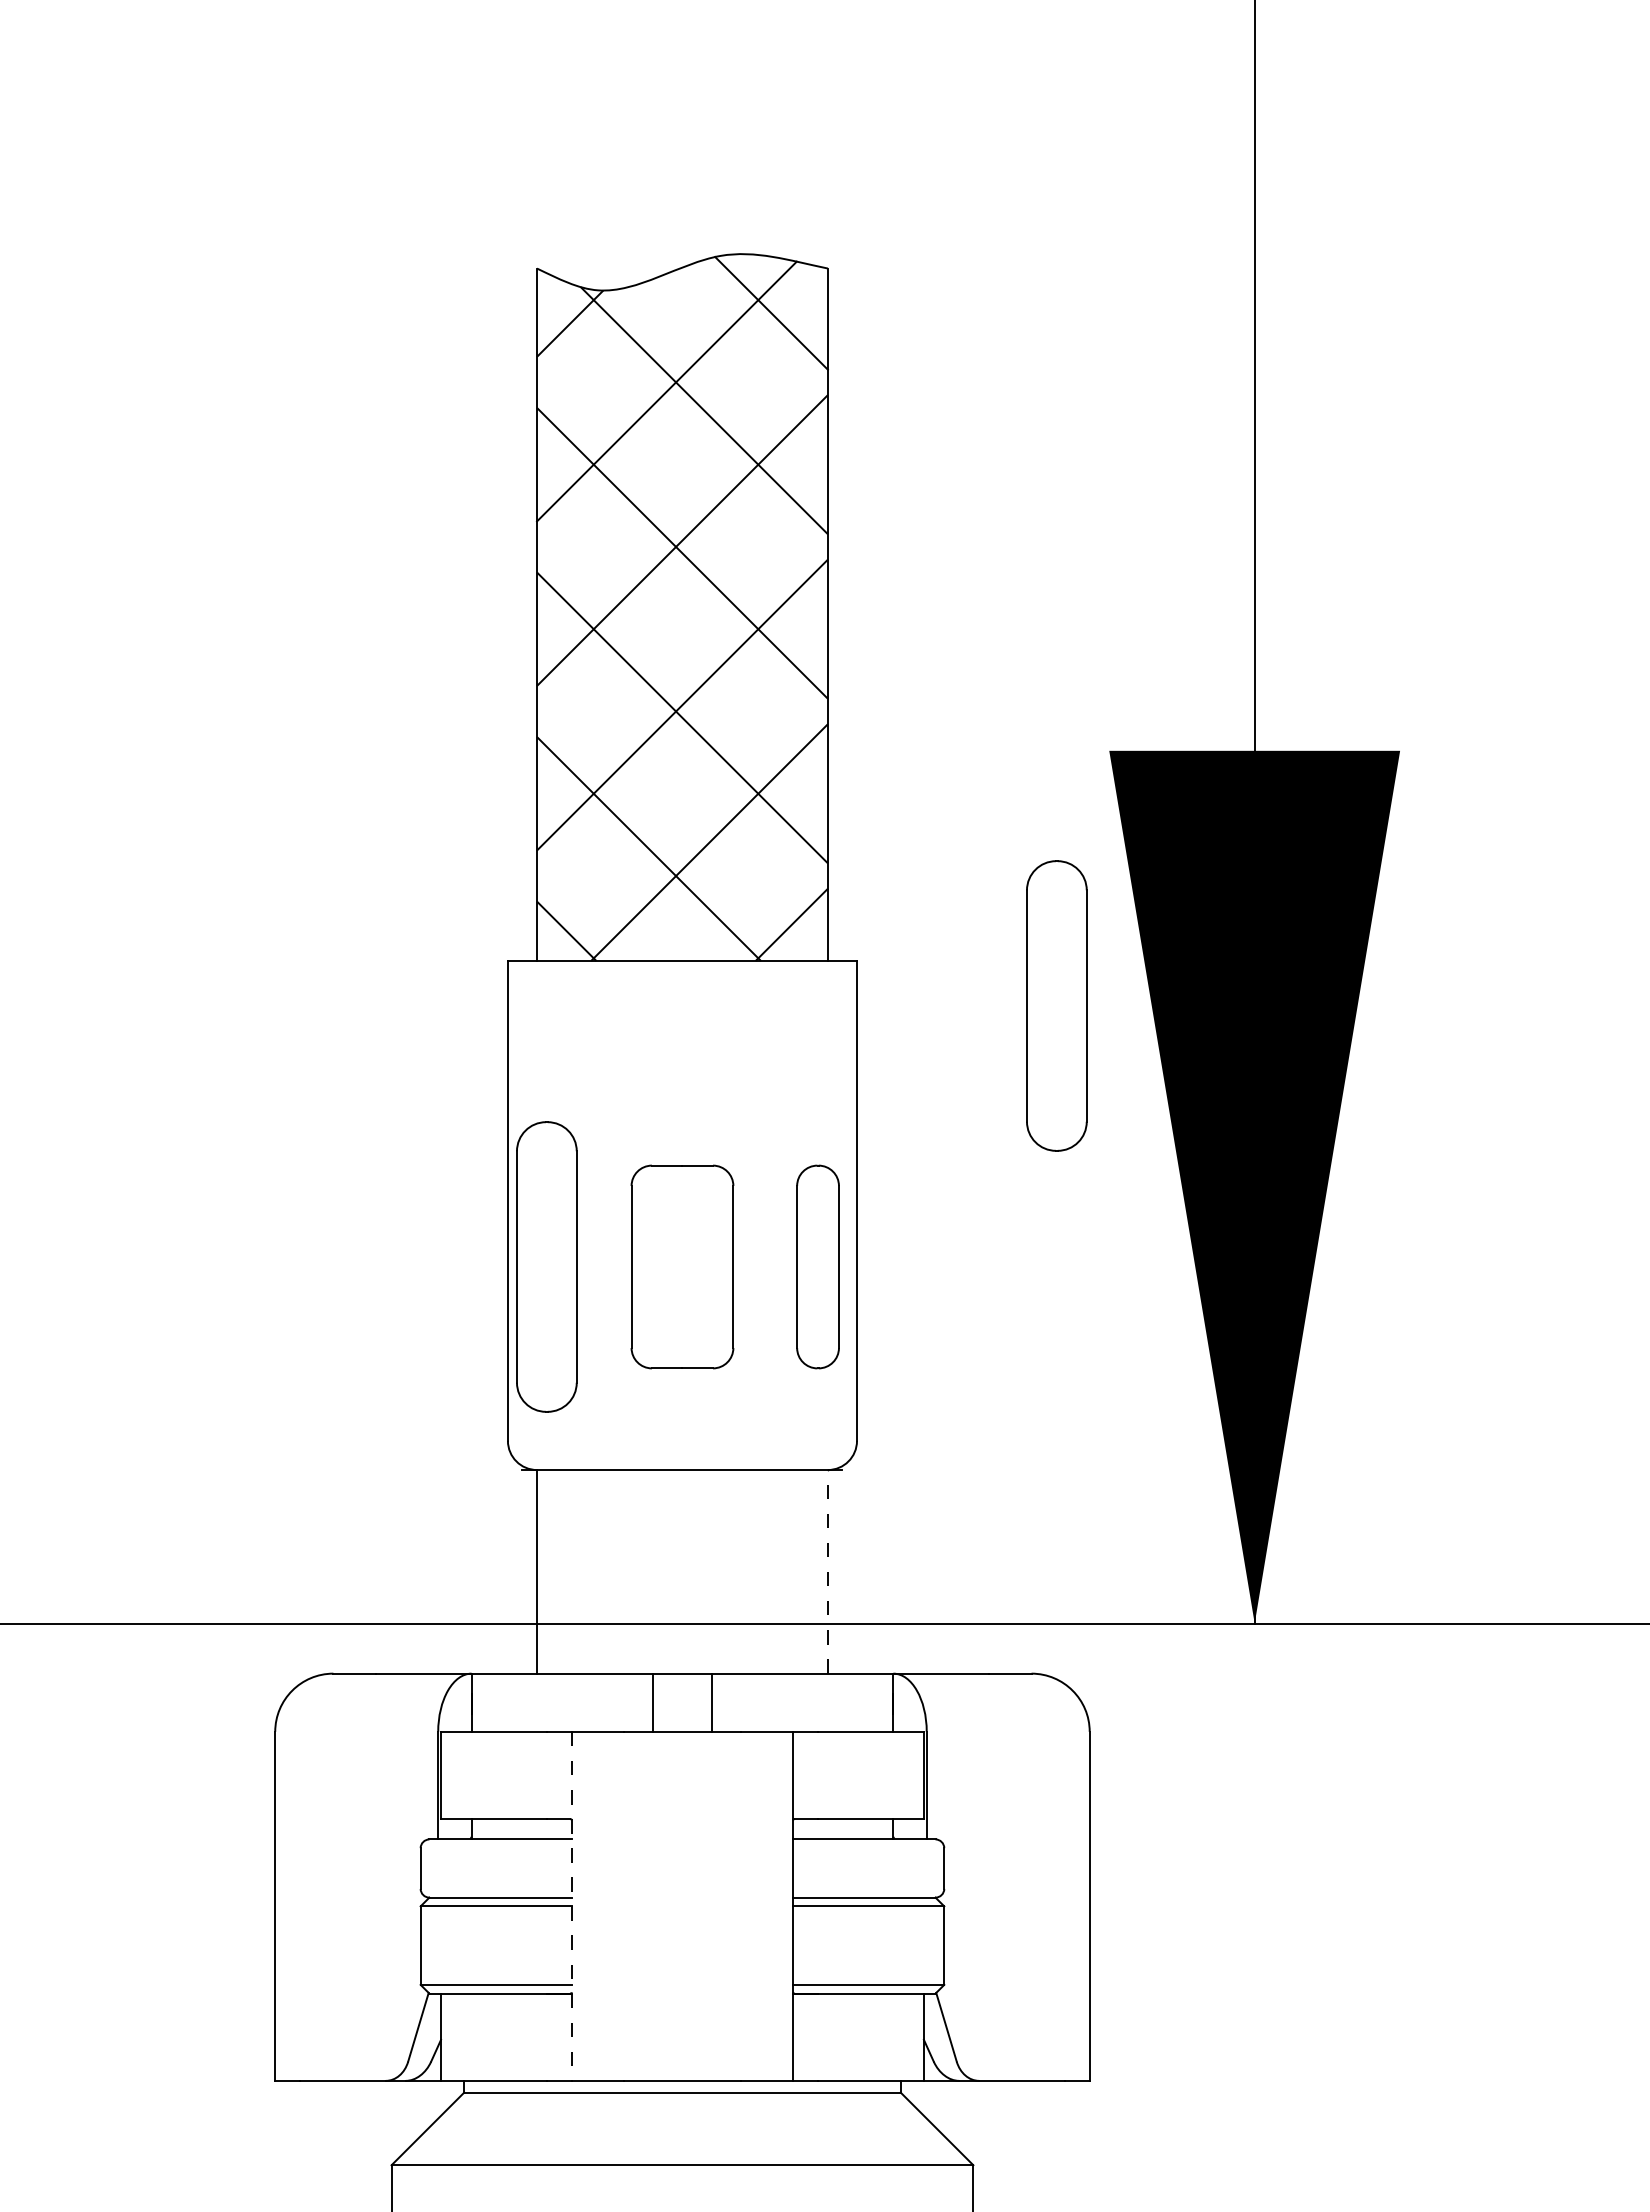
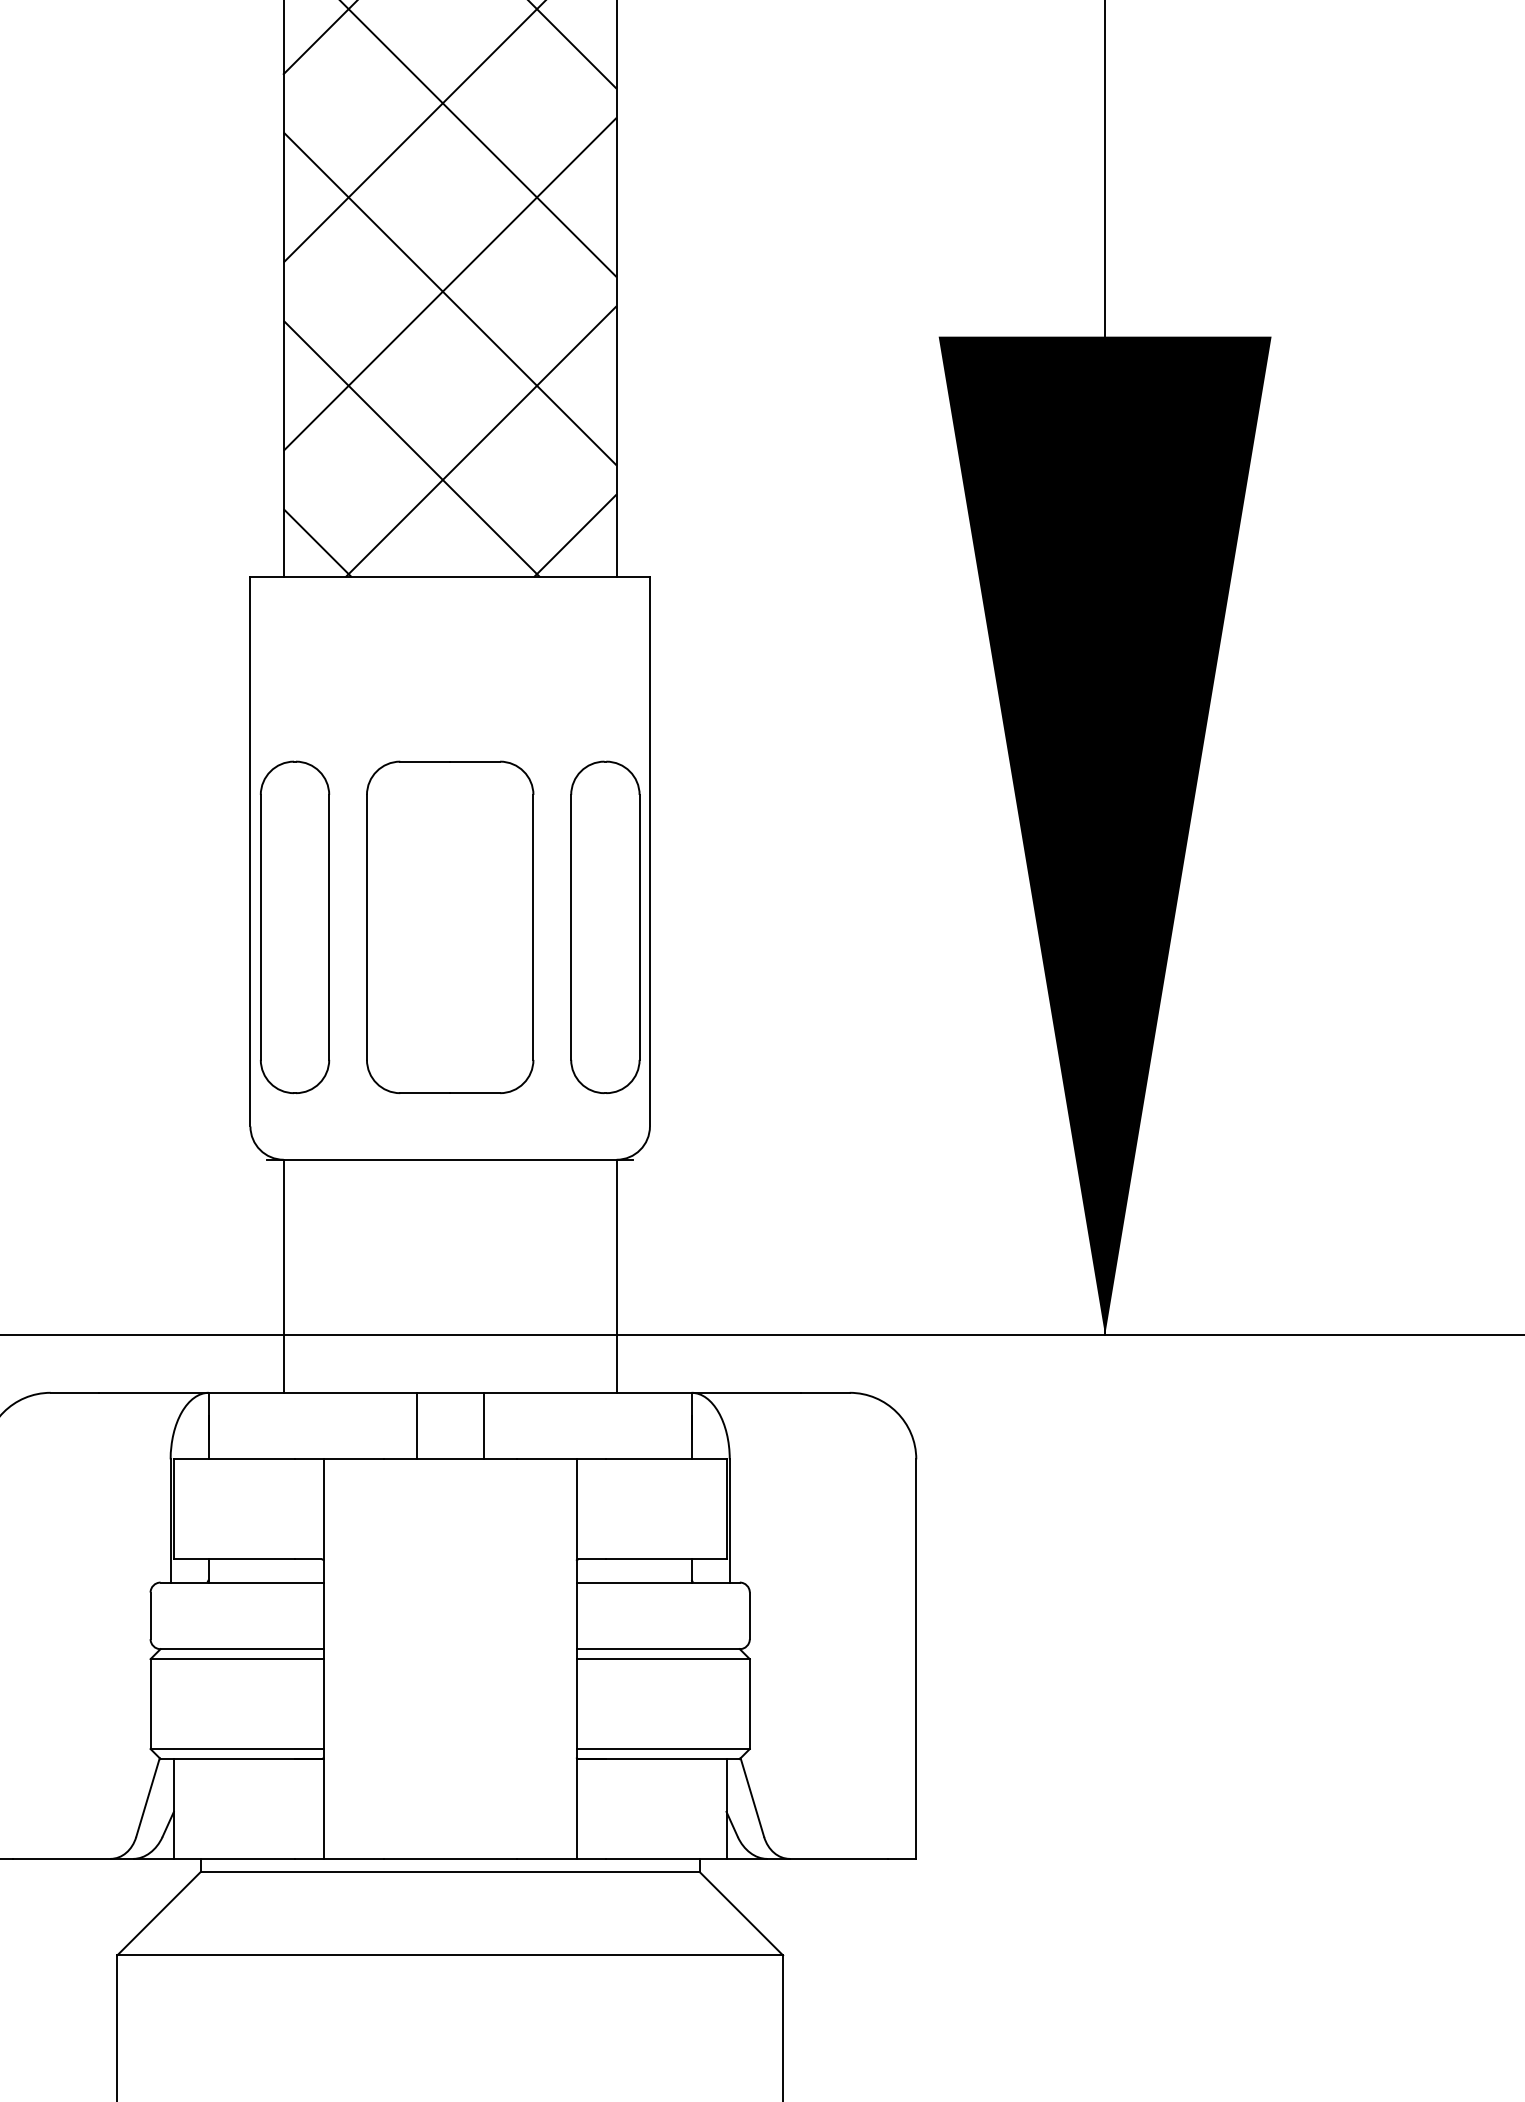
part: (1056, 1005) -> (878, 628), removed
part: (682, 1266) -> (450, 926), size x1.43
part: (817, 1266) -> (604, 926), size x1.43
line: (827, 1571) -> (616, 1275), dashed -> solid
line: (571, 1906) -> (323, 1659), dashed -> solid

